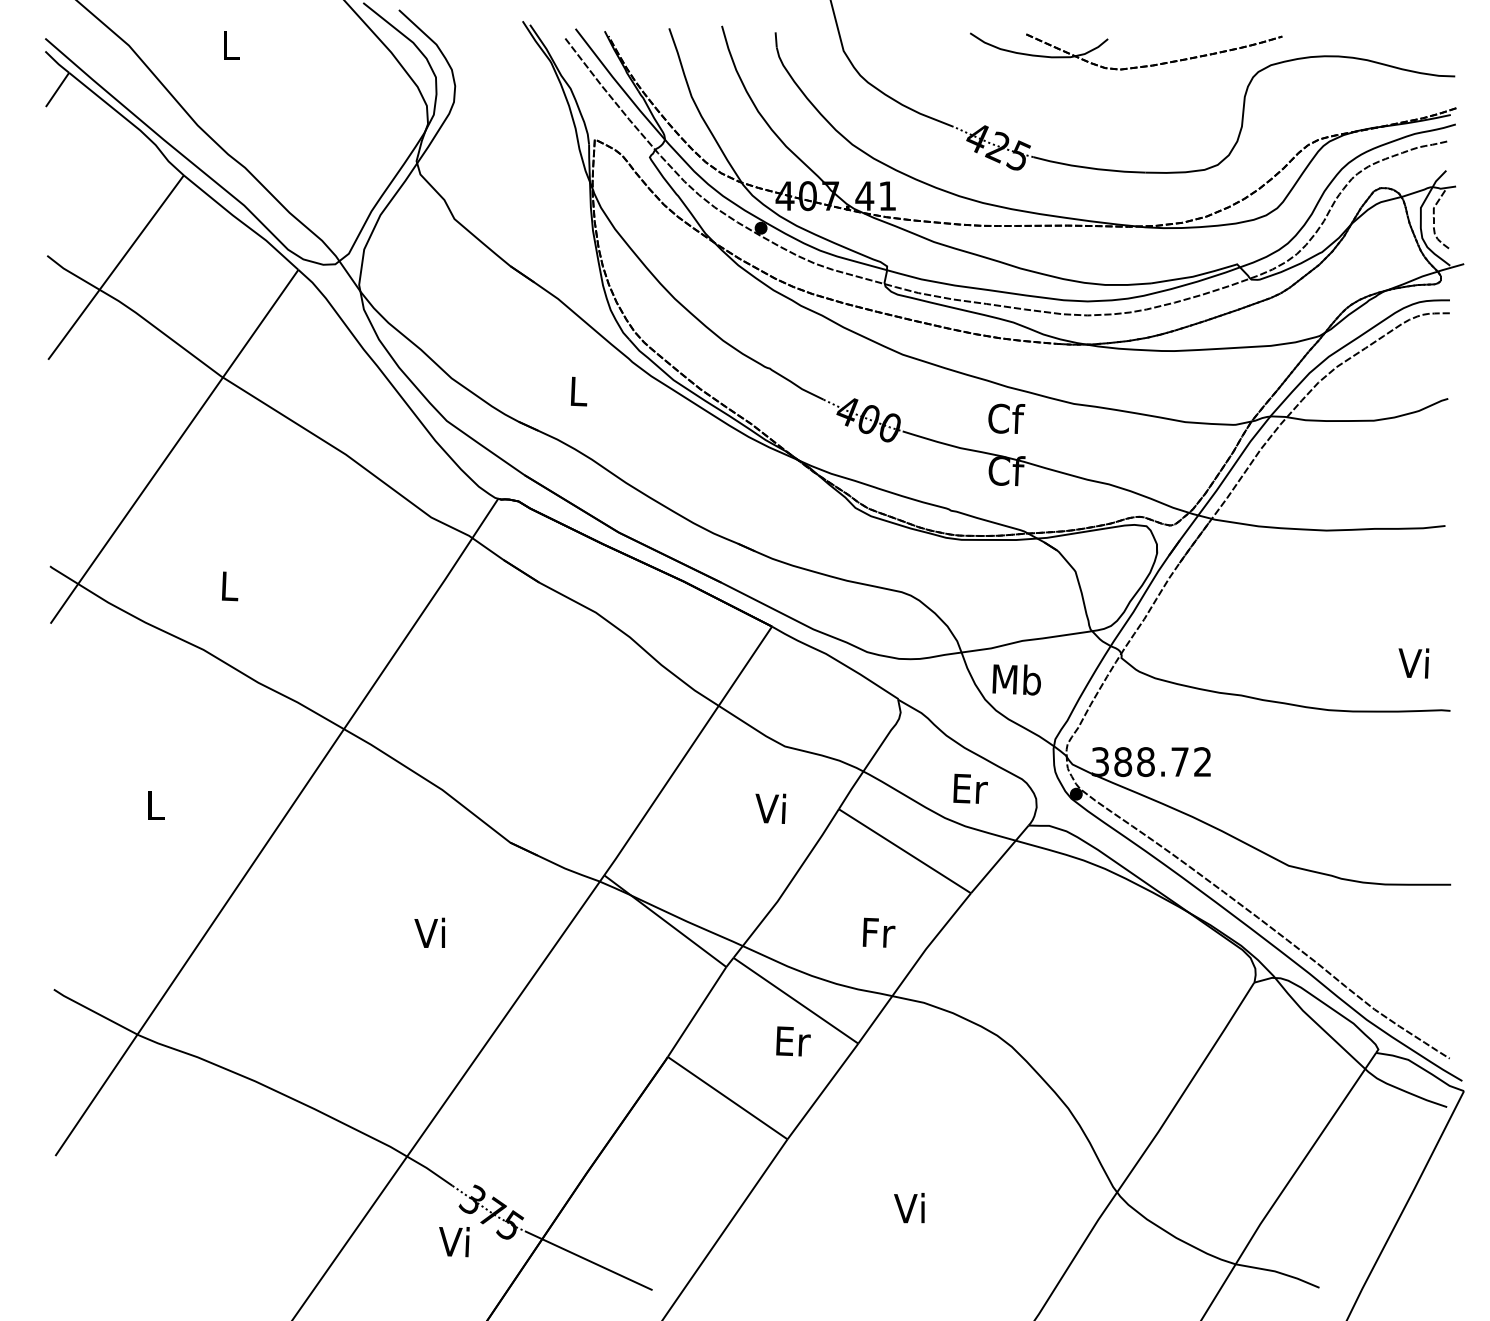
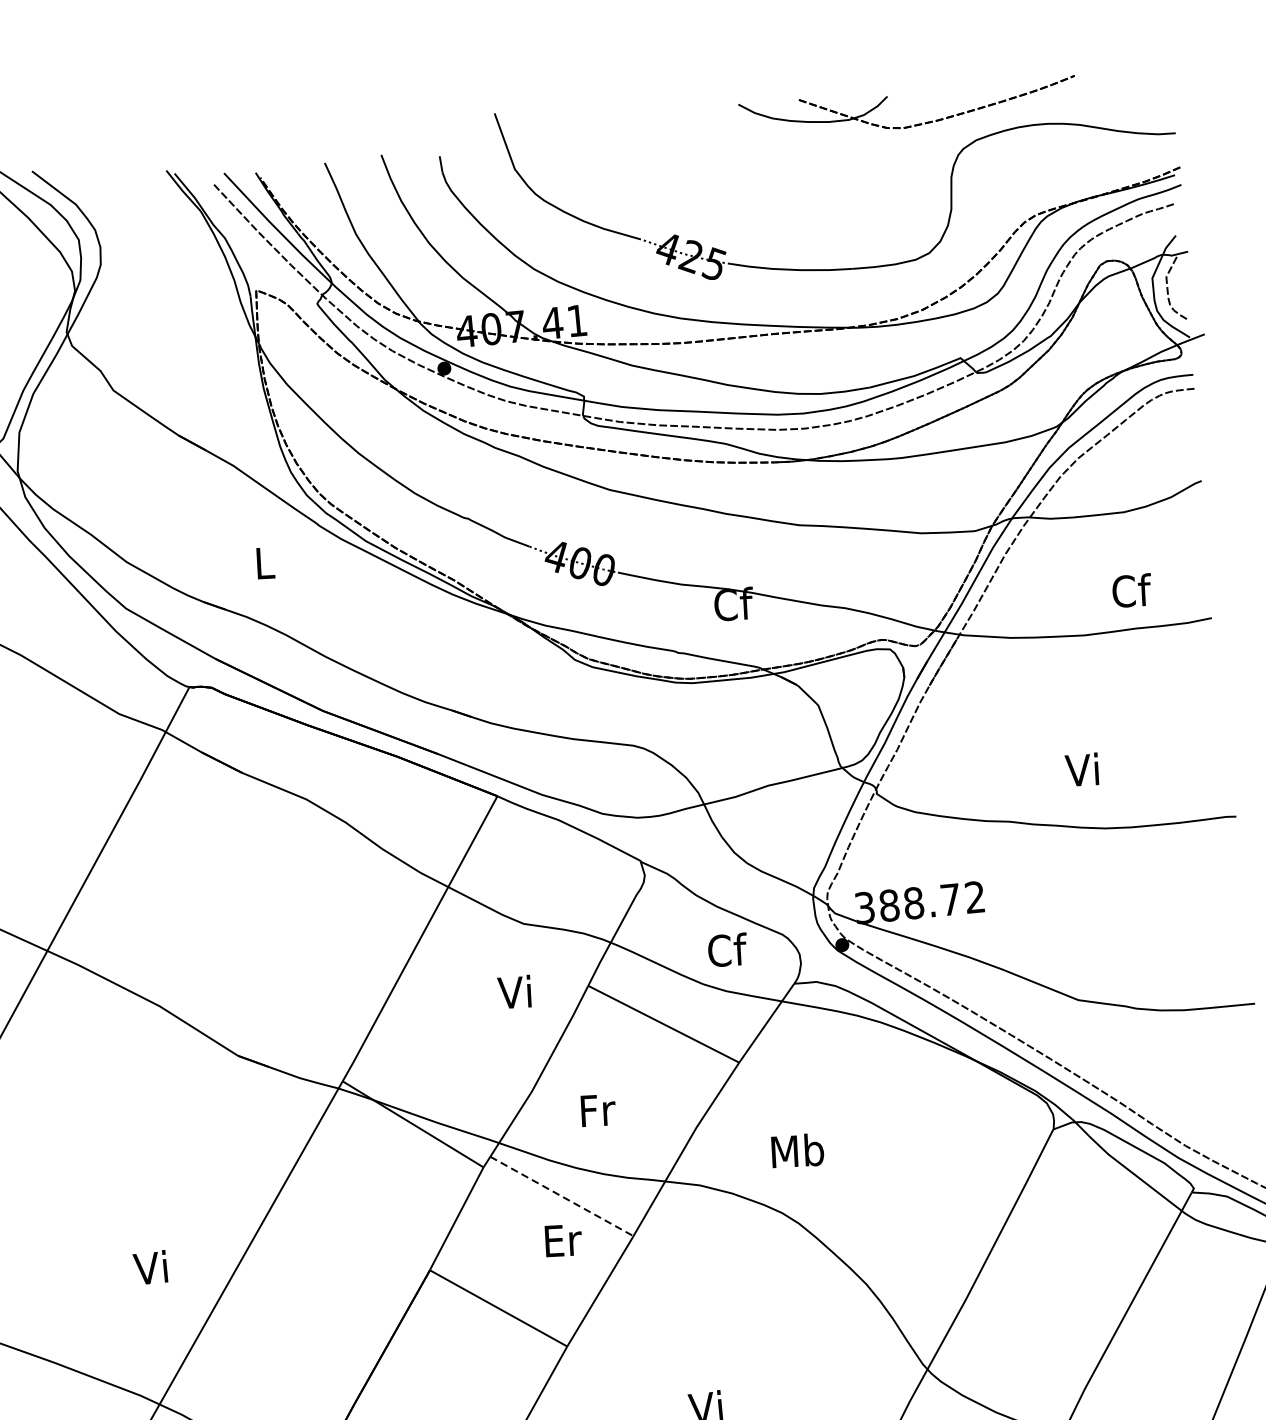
part: (1126, 67) -> (910, 125), moved
text: (1006, 418) -> (1132, 590), moved
text: (1413, 663) -> (1082, 770), moved
text: (1016, 679) -> (797, 1150), moved
text: (970, 788) -> (727, 949), Er -> Cf
text: (429, 932) -> (150, 1267), moved
text: (878, 932) -> (597, 1110), moved
line: (795, 1000) -> (561, 1196), solid -> dashed

